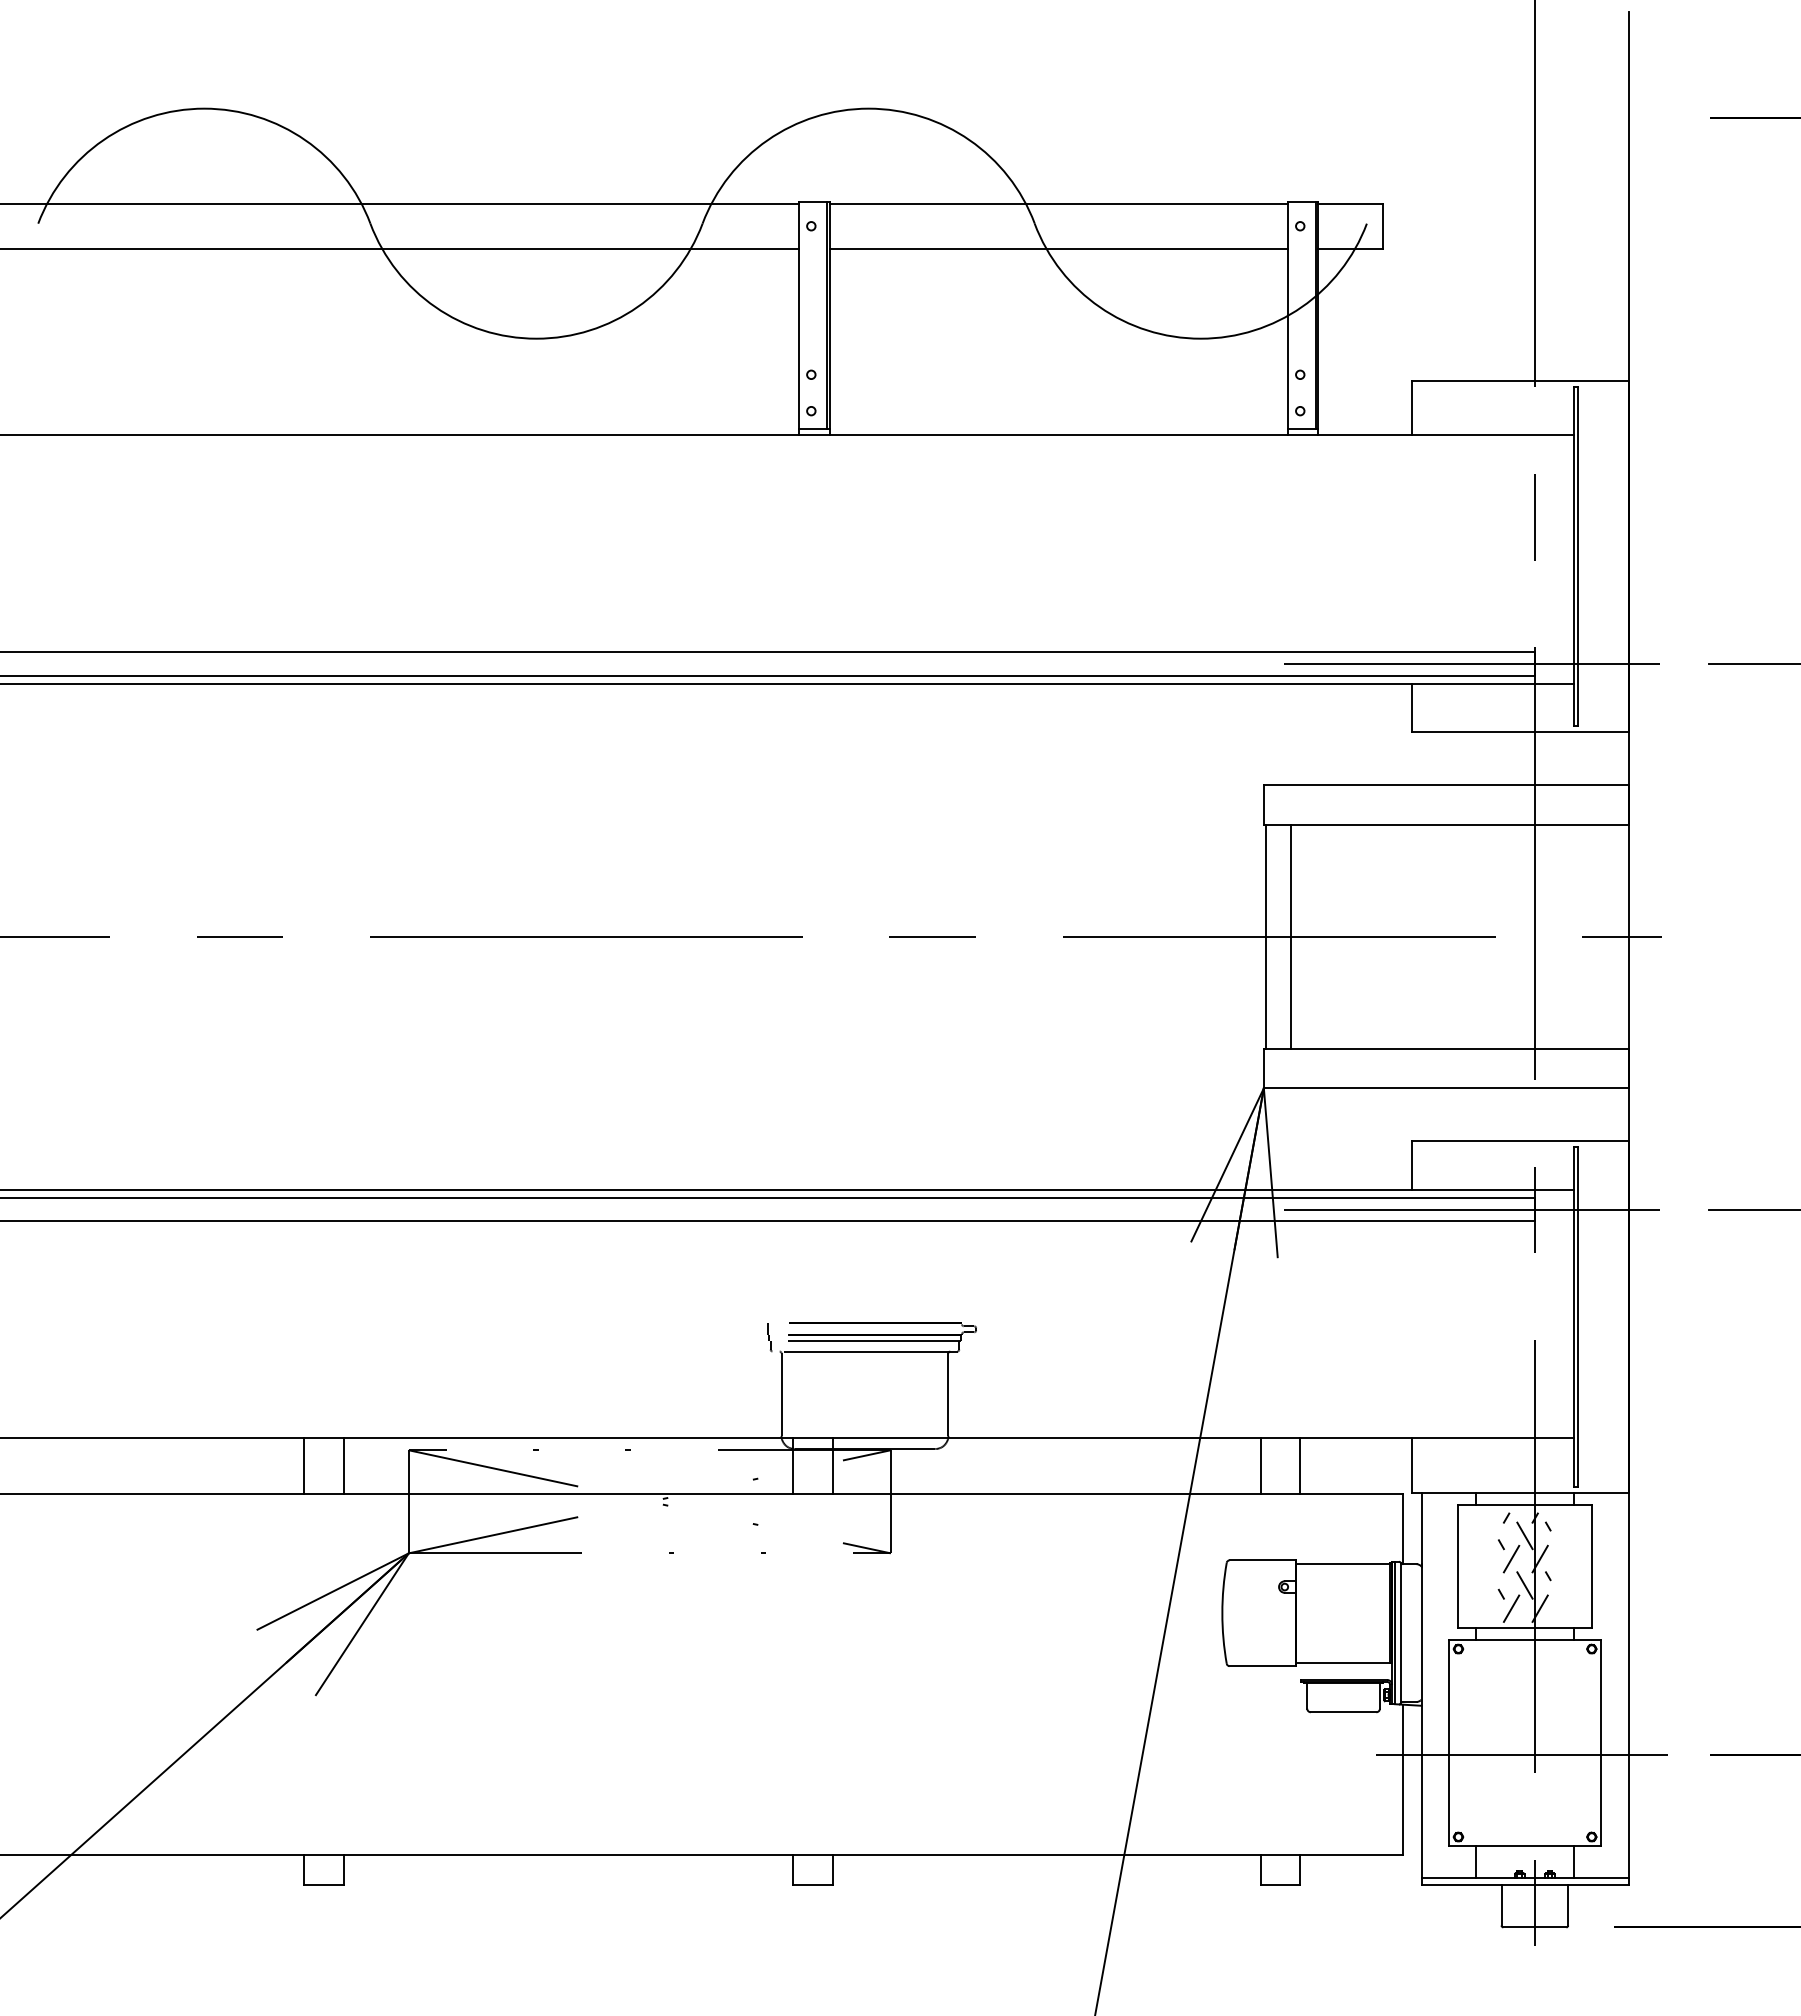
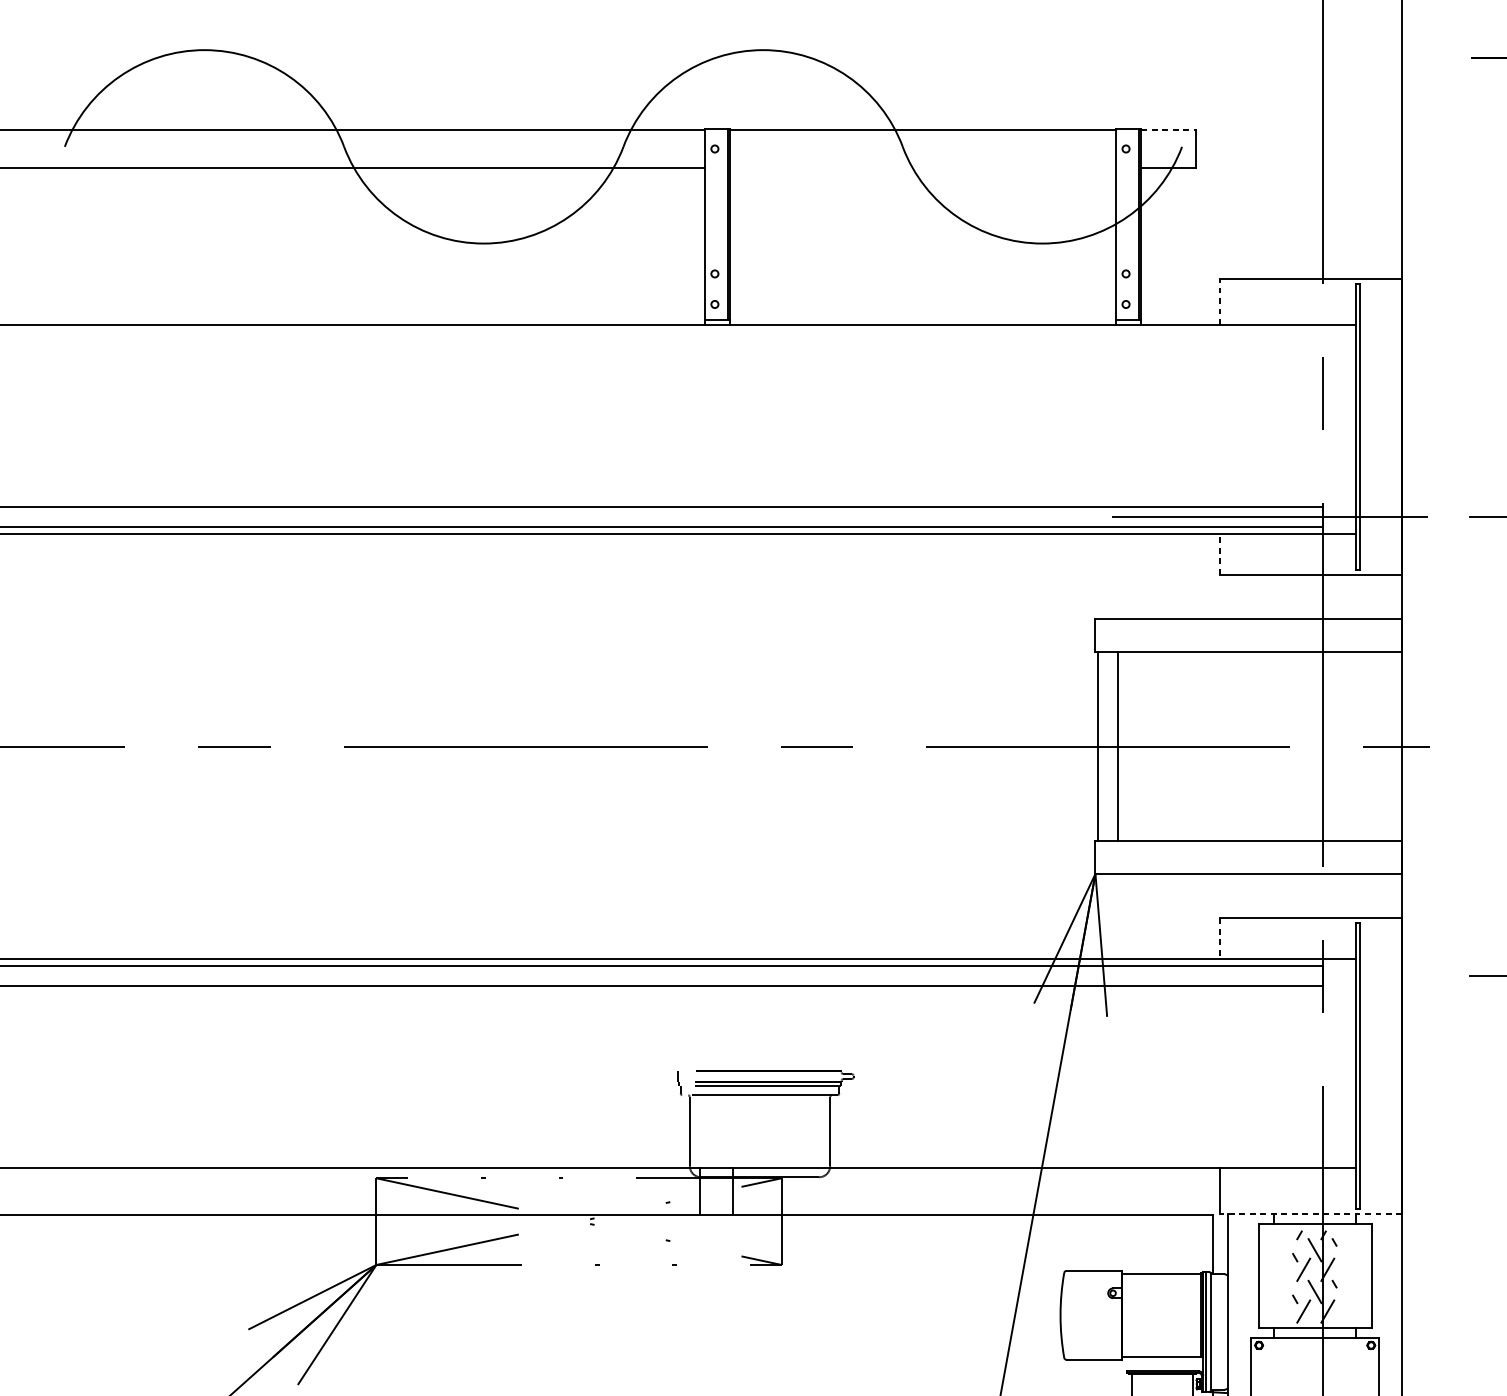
line: (1351, 203) -> (1169, 129), solid -> dashed
line: (1058, 249) -> (922, 168), removed
line: (1412, 407) -> (1220, 301), solid -> dashed
line: (1412, 707) -> (1220, 553), solid -> dashed
line: (1412, 1165) -> (1220, 938), solid -> dashed
line: (1471, 1209) -> (1270, 975), removed
line: (304, 1465) -> (288, 1191), removed
line: (343, 1465) -> (321, 1191), removed
line: (1260, 1465) -> (1092, 1191), removed
line: (1300, 1465) -> (1126, 1191), removed
line: (1520, 1492) -> (1311, 1213), solid -> dashed

